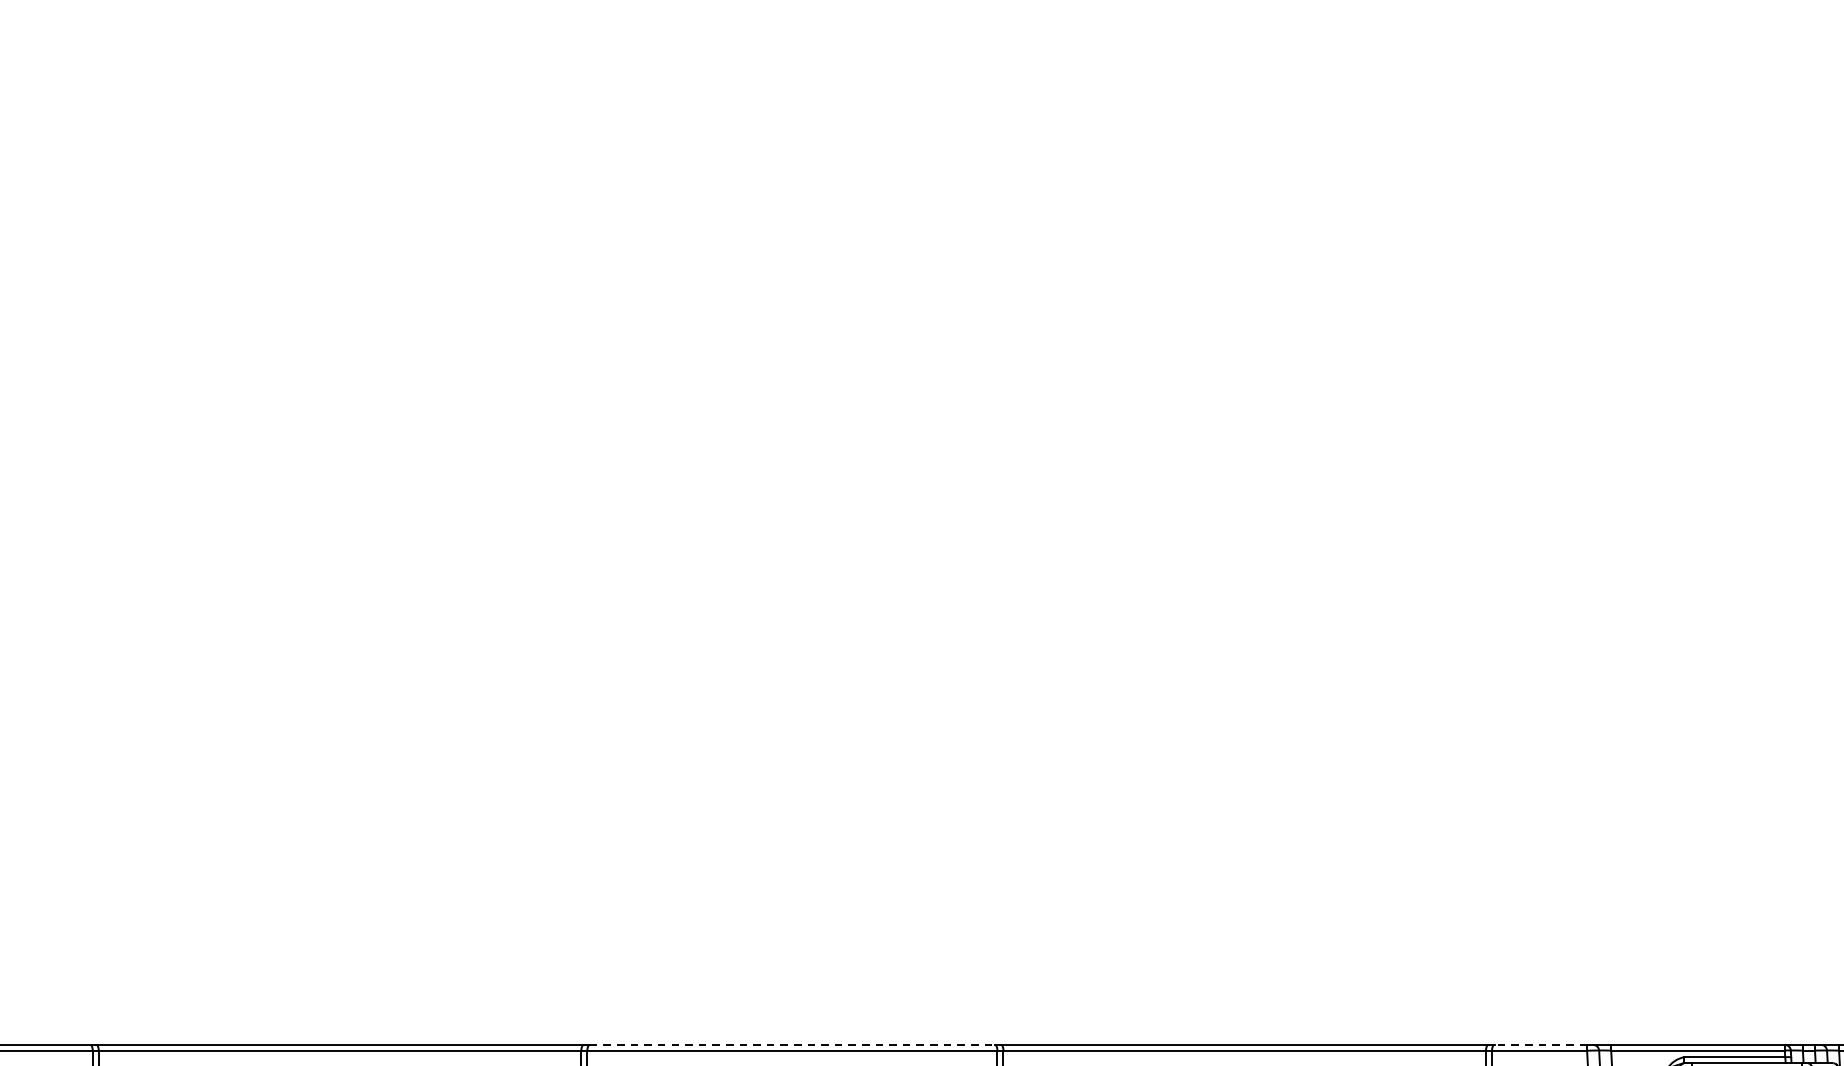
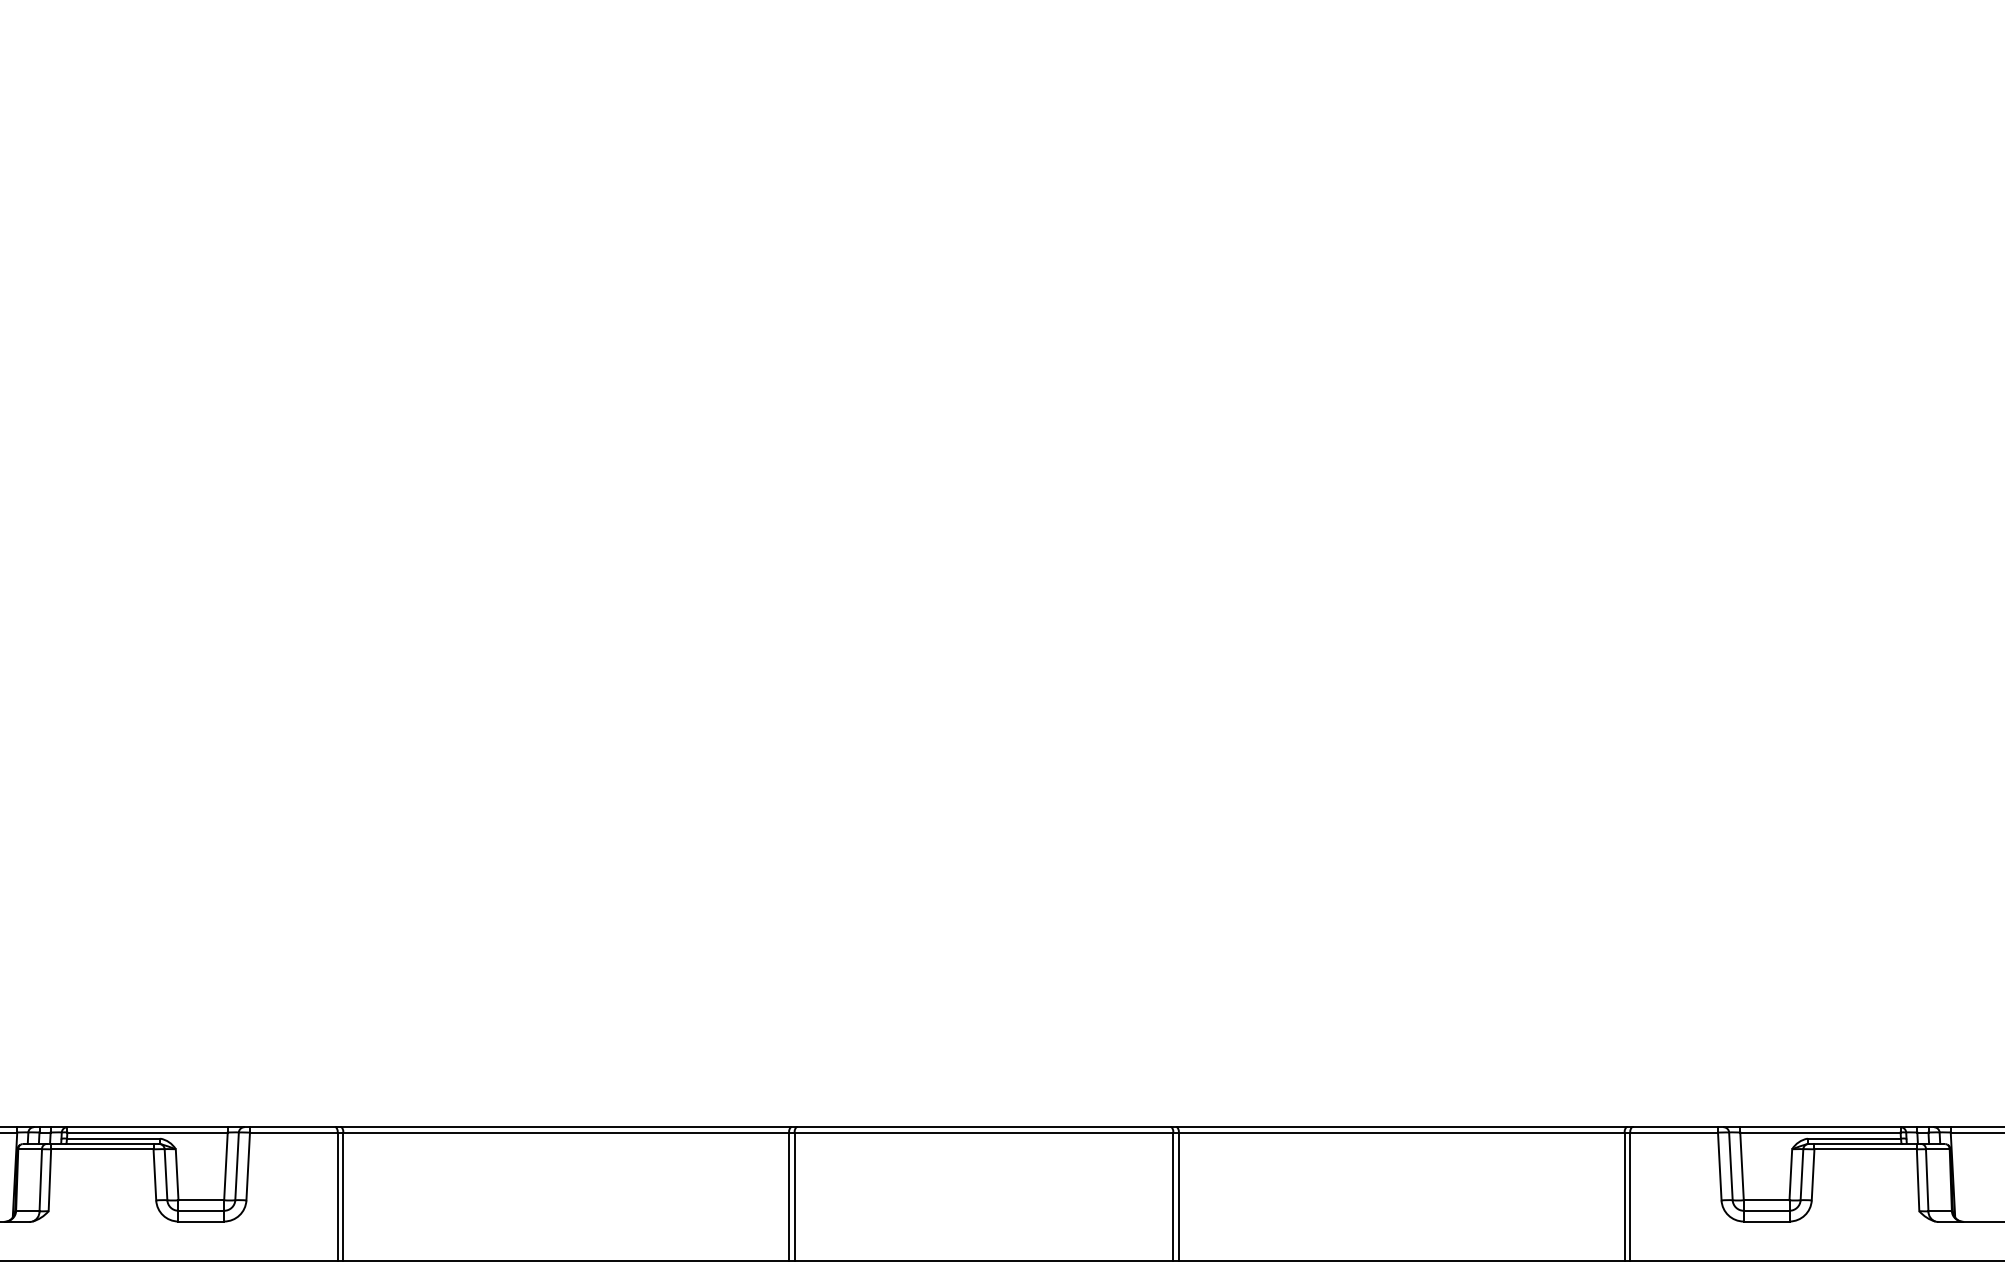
line: (792, 1045) -> (984, 1127), dashed -> solid
line: (1541, 1045) -> (1675, 1127), dashed -> solid

